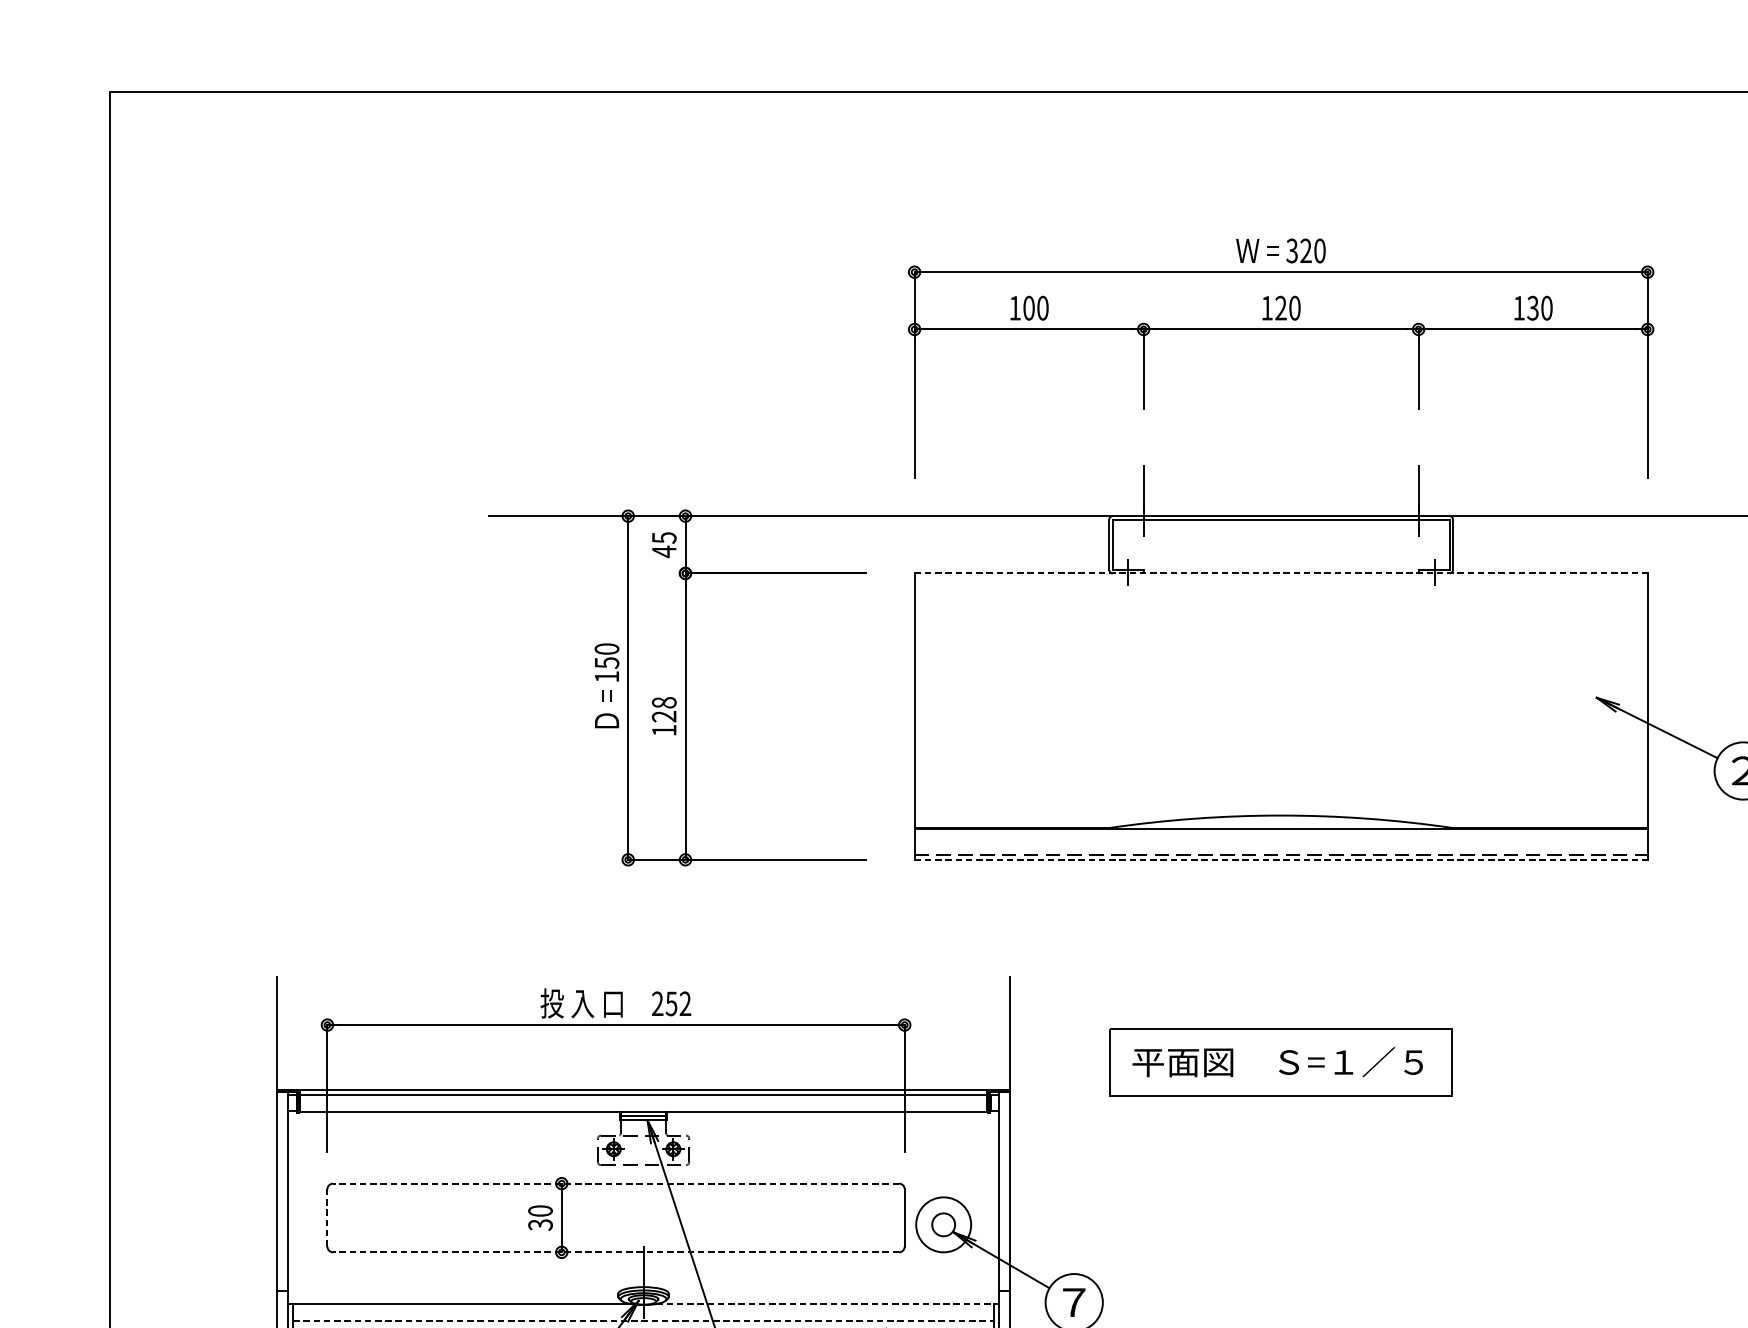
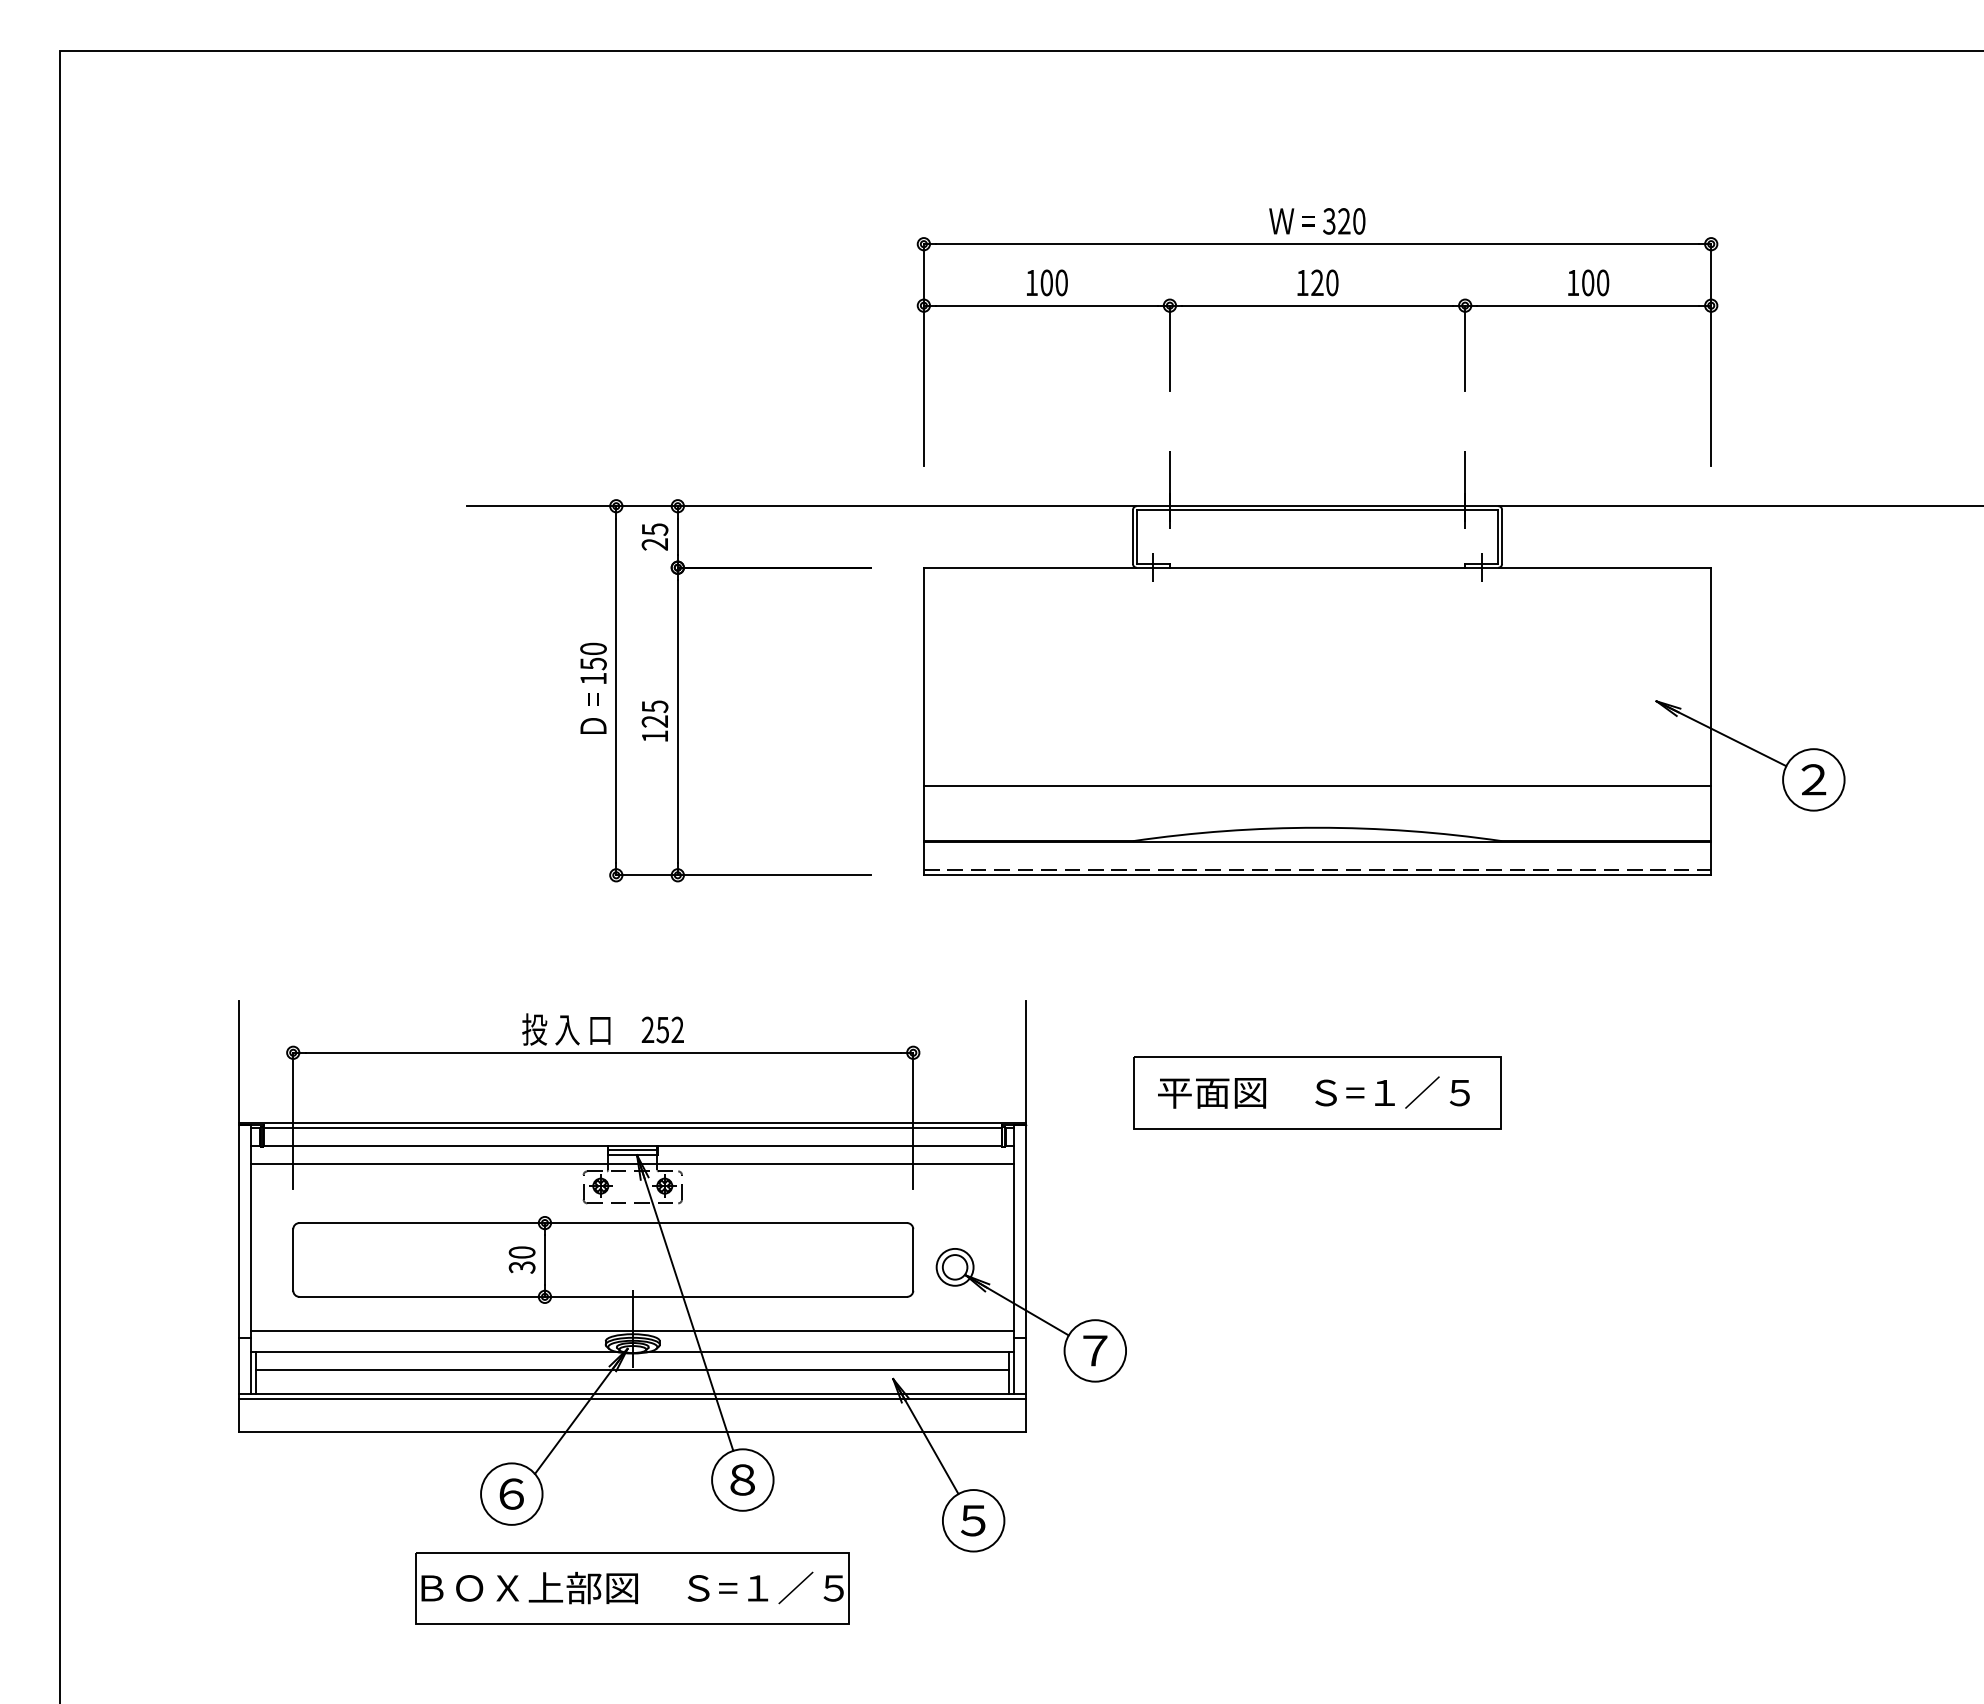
text: (1532, 307) -> (1587, 282), 130 -> 100
text: (663, 551) -> (654, 544), 45 -> 25
line: (1281, 573) -> (1317, 567), dashed -> solid
text: (663, 702) -> (654, 706), 128 -> 125
line: (1281, 777) -> (1317, 786), added
line: (1281, 860) -> (1317, 875), dashed -> solid
line: (643, 1129) -> (632, 1164), added
line: (616, 1184) -> (603, 1223), dashed -> solid
line: (327, 1217) -> (293, 1259), dashed -> solid
circle: (943, 1224) -> (954, 1266), size x0.62
line: (616, 1251) -> (603, 1296), dashed -> solid
line: (643, 1284) -> (632, 1331), added
line: (827, 1304) -> (830, 1352), dashed -> solid
line: (644, 1320) -> (633, 1370), dashed -> solid

